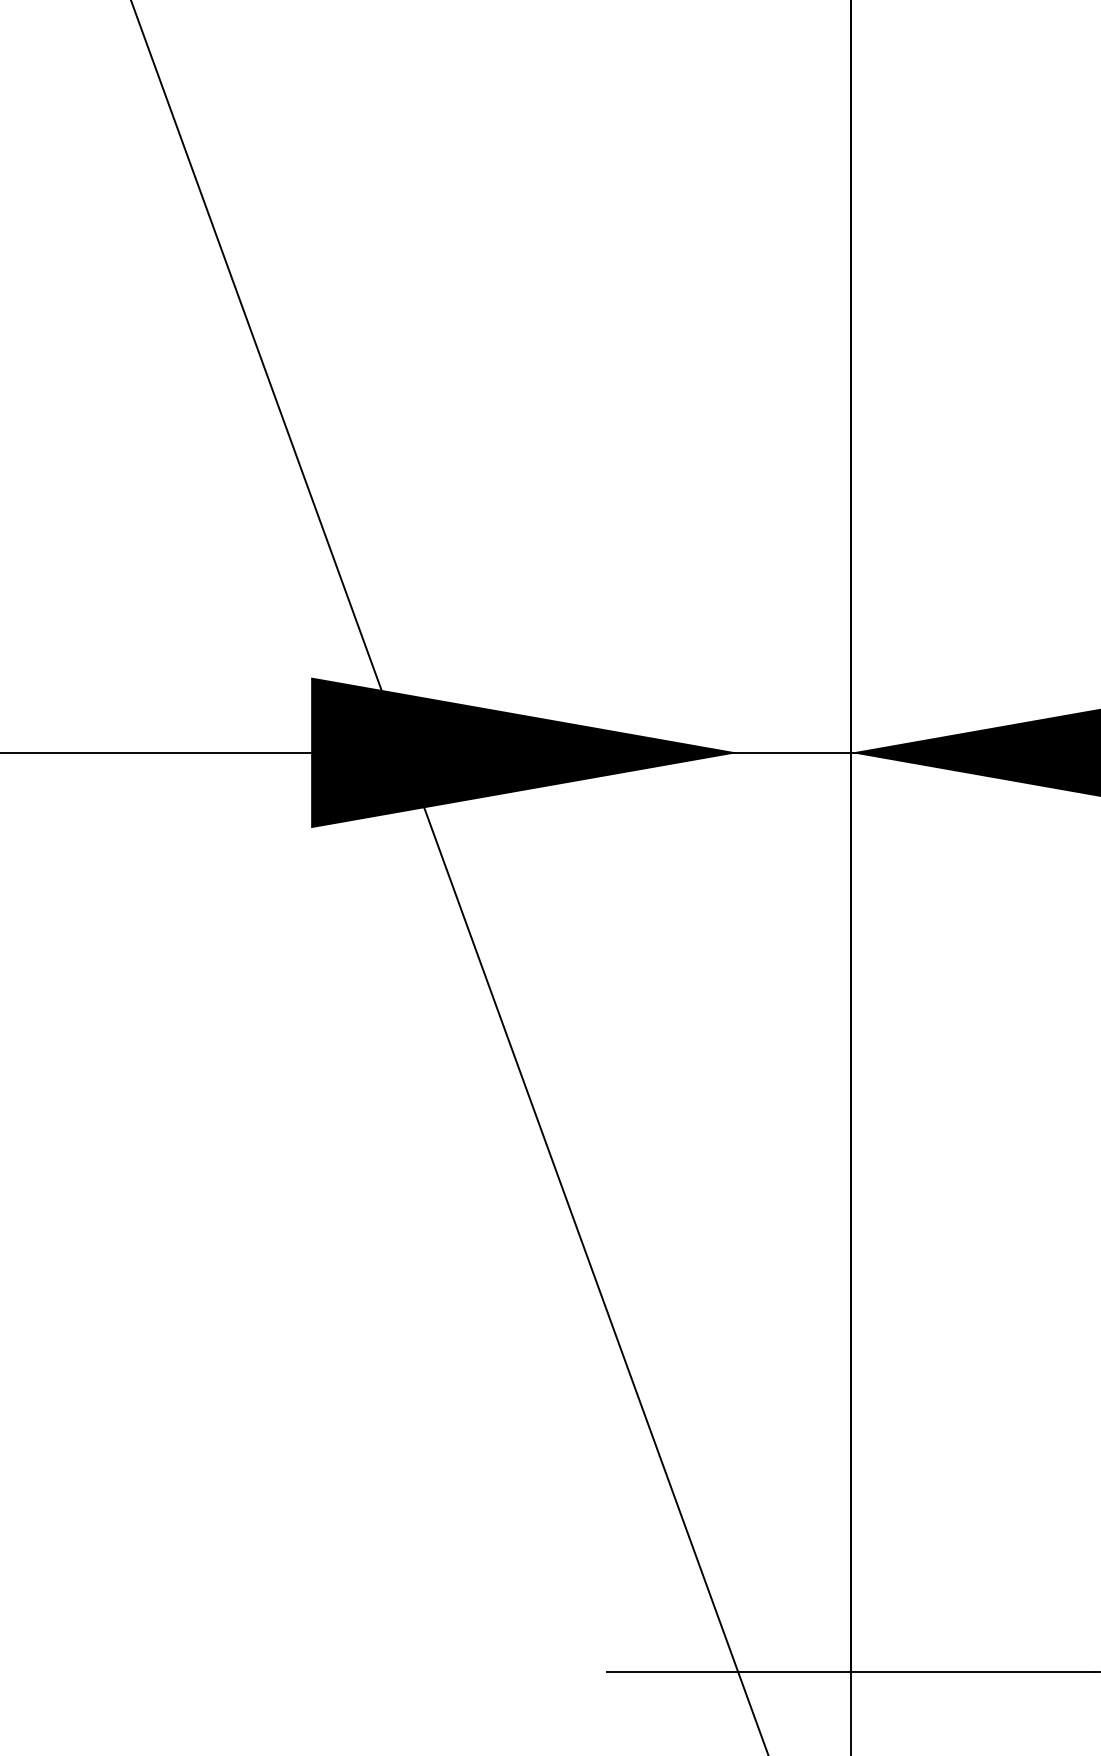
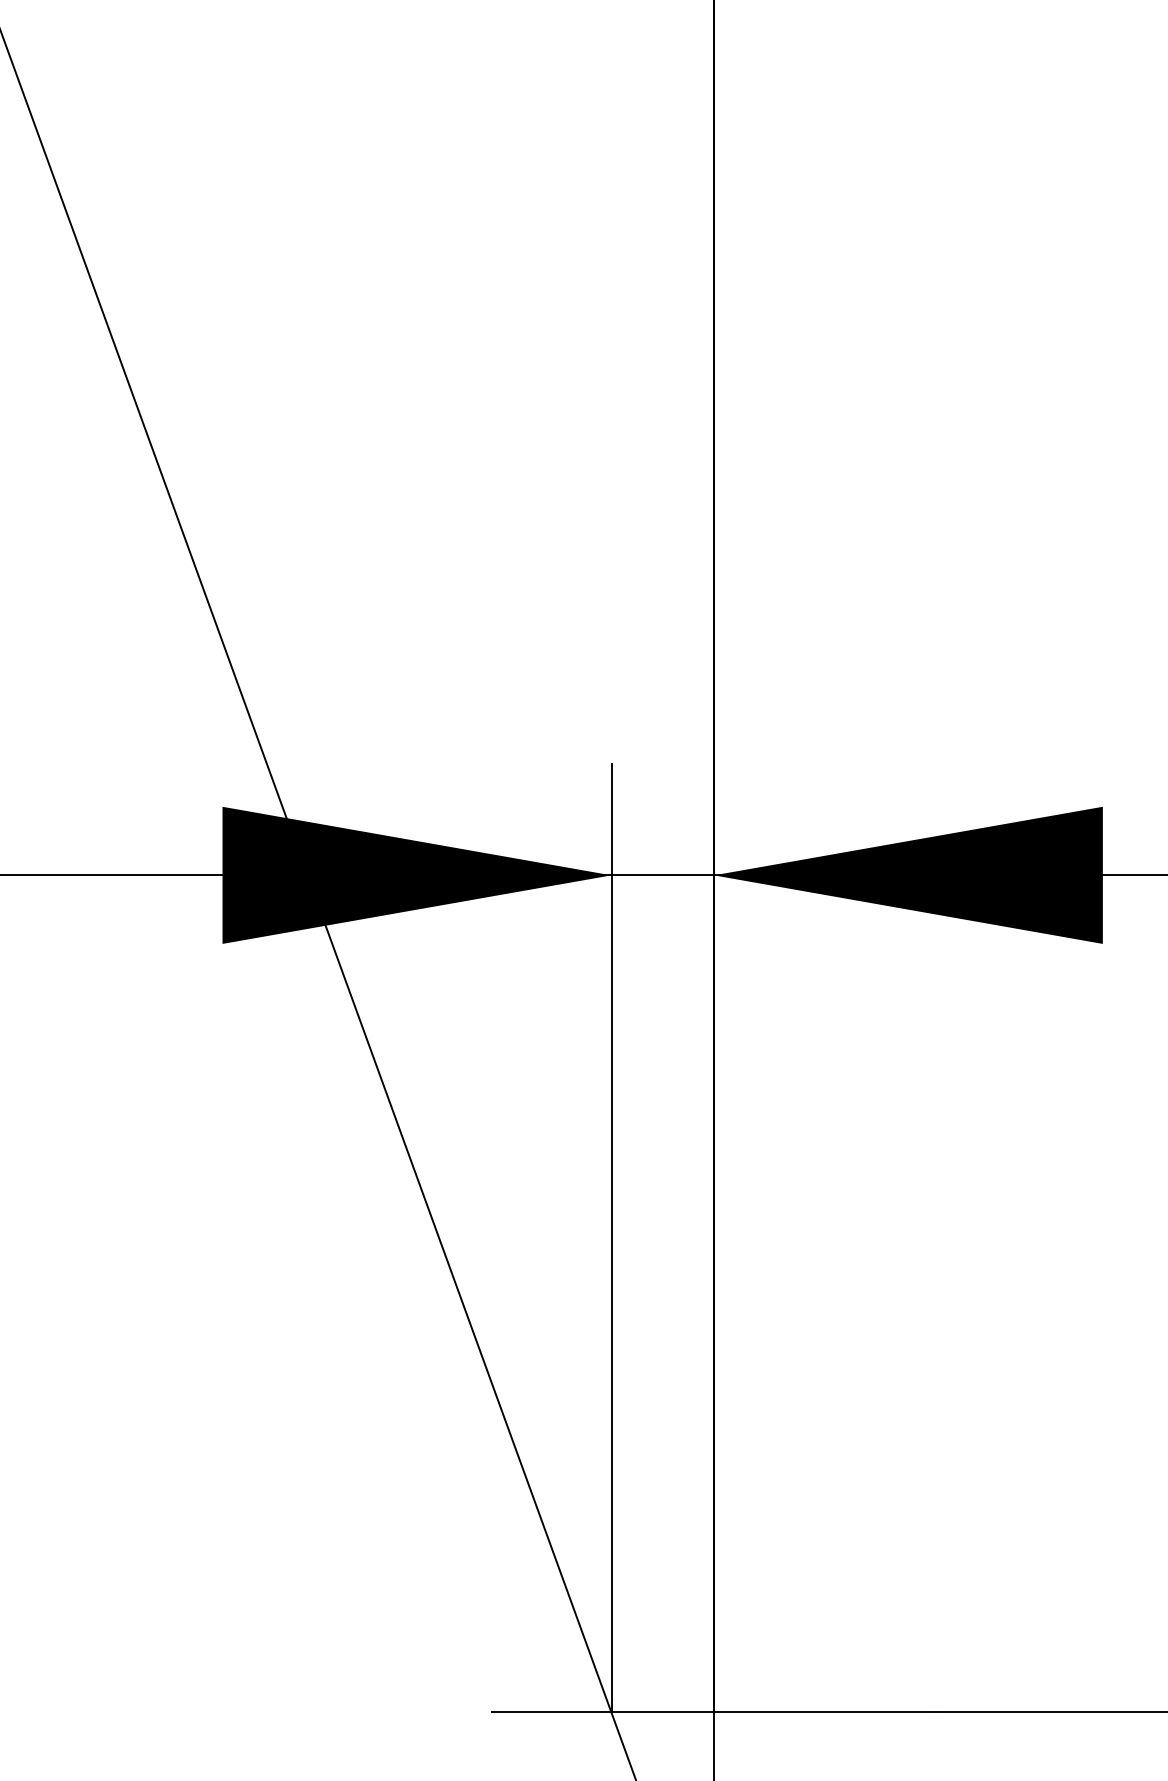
line: (738, 1151) -> (611, 1238), added

